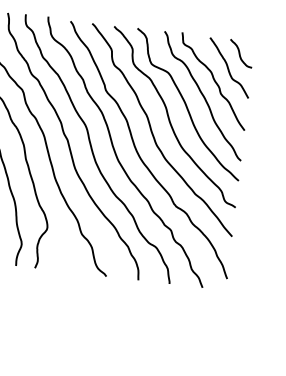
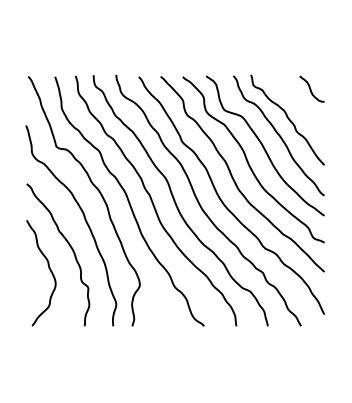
curve: (228, 67) -> (301, 104), removed

